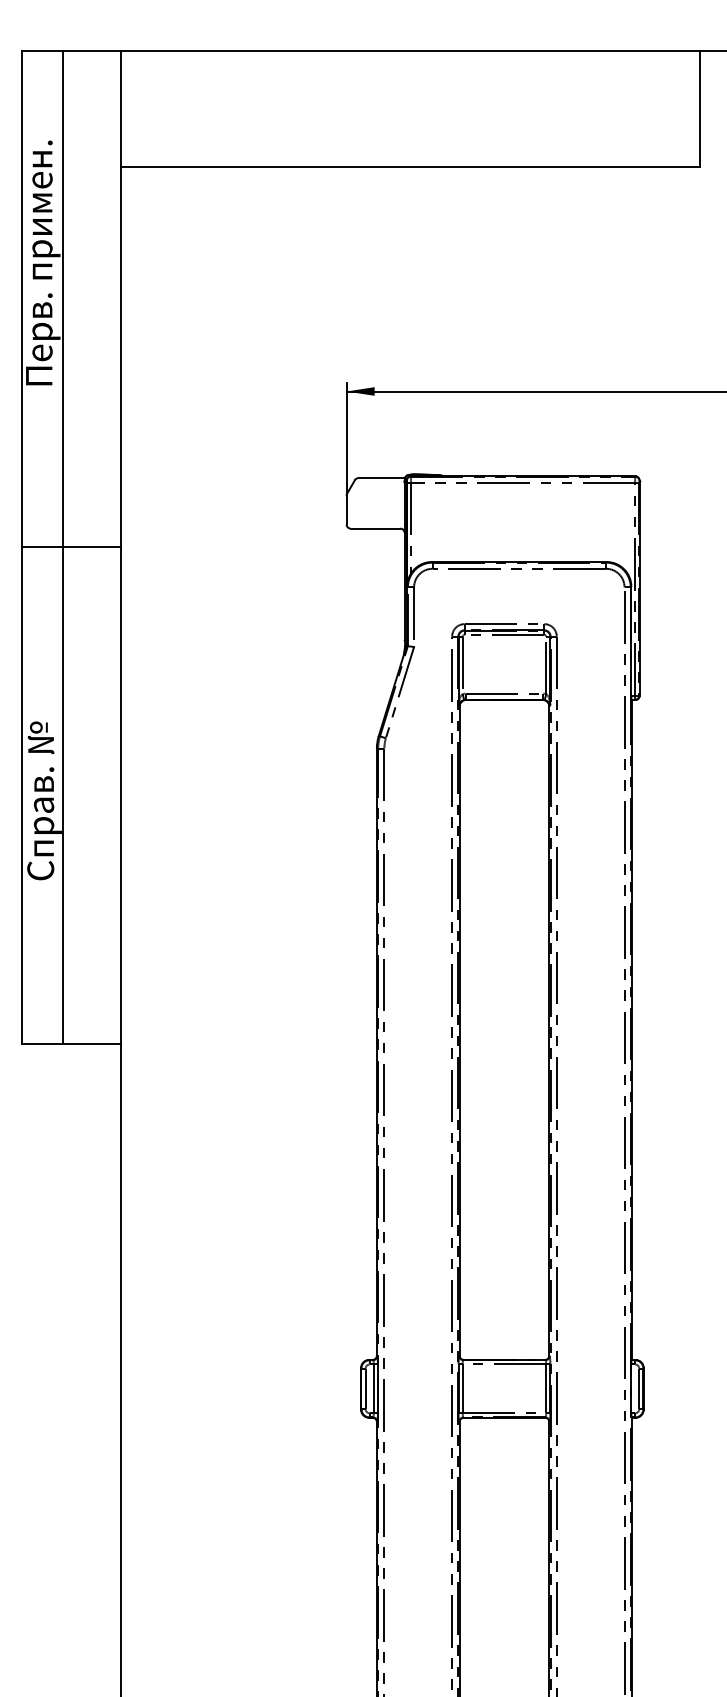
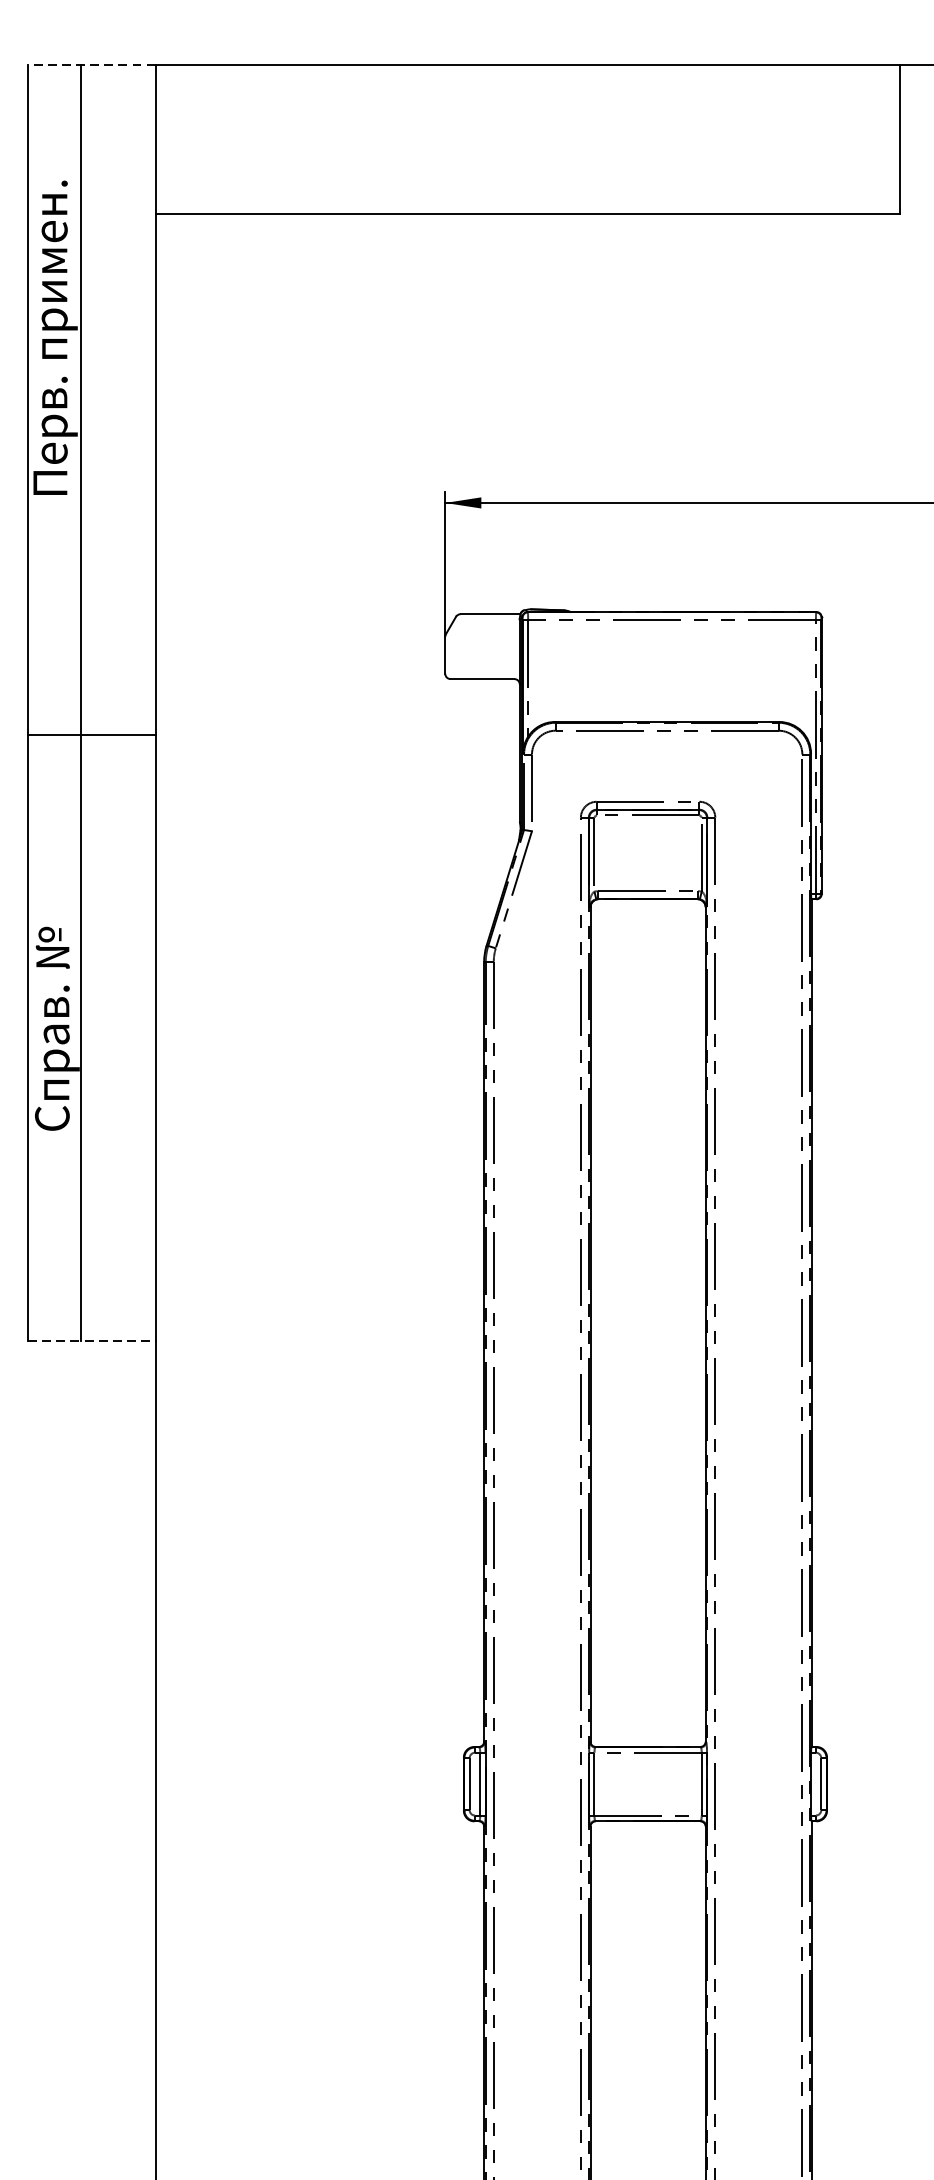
line: (71, 50) -> (91, 64), solid -> dashed
line: (71, 547) -> (91, 735), moved
line: (71, 1043) -> (91, 1340), solid -> dashed

